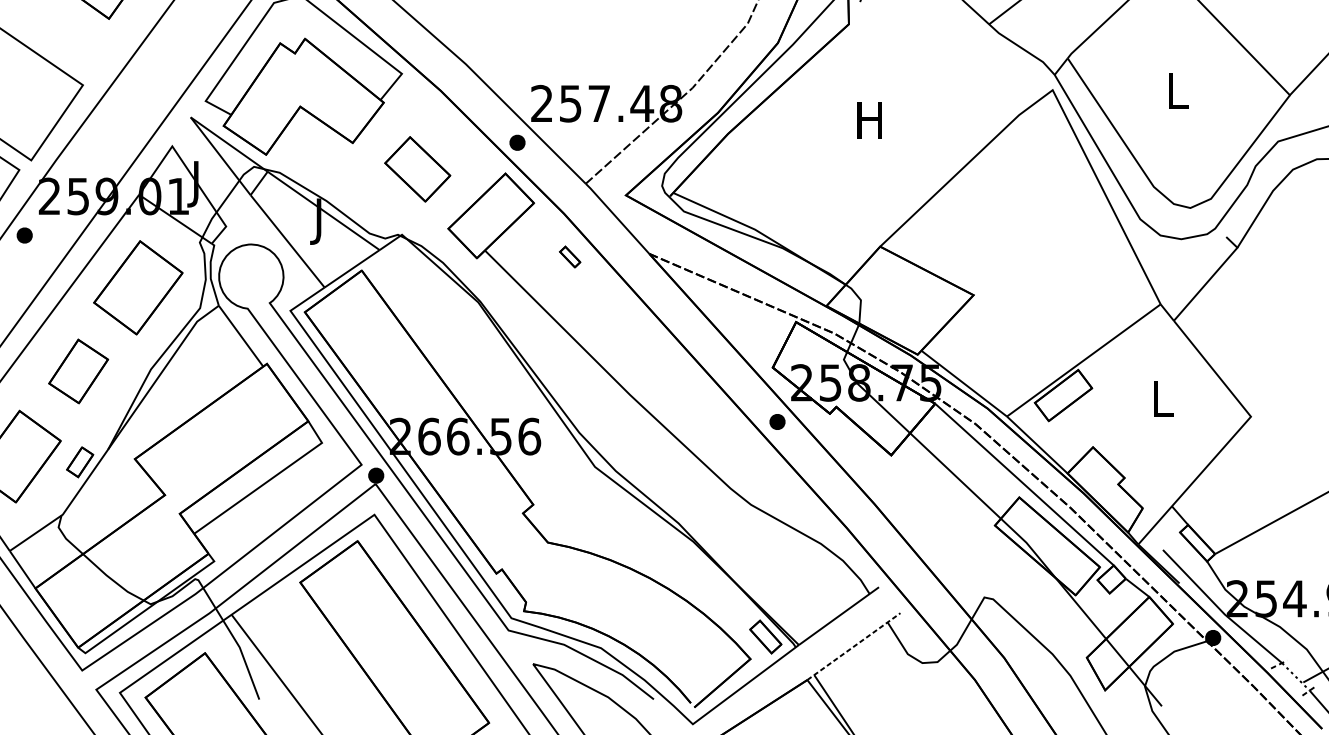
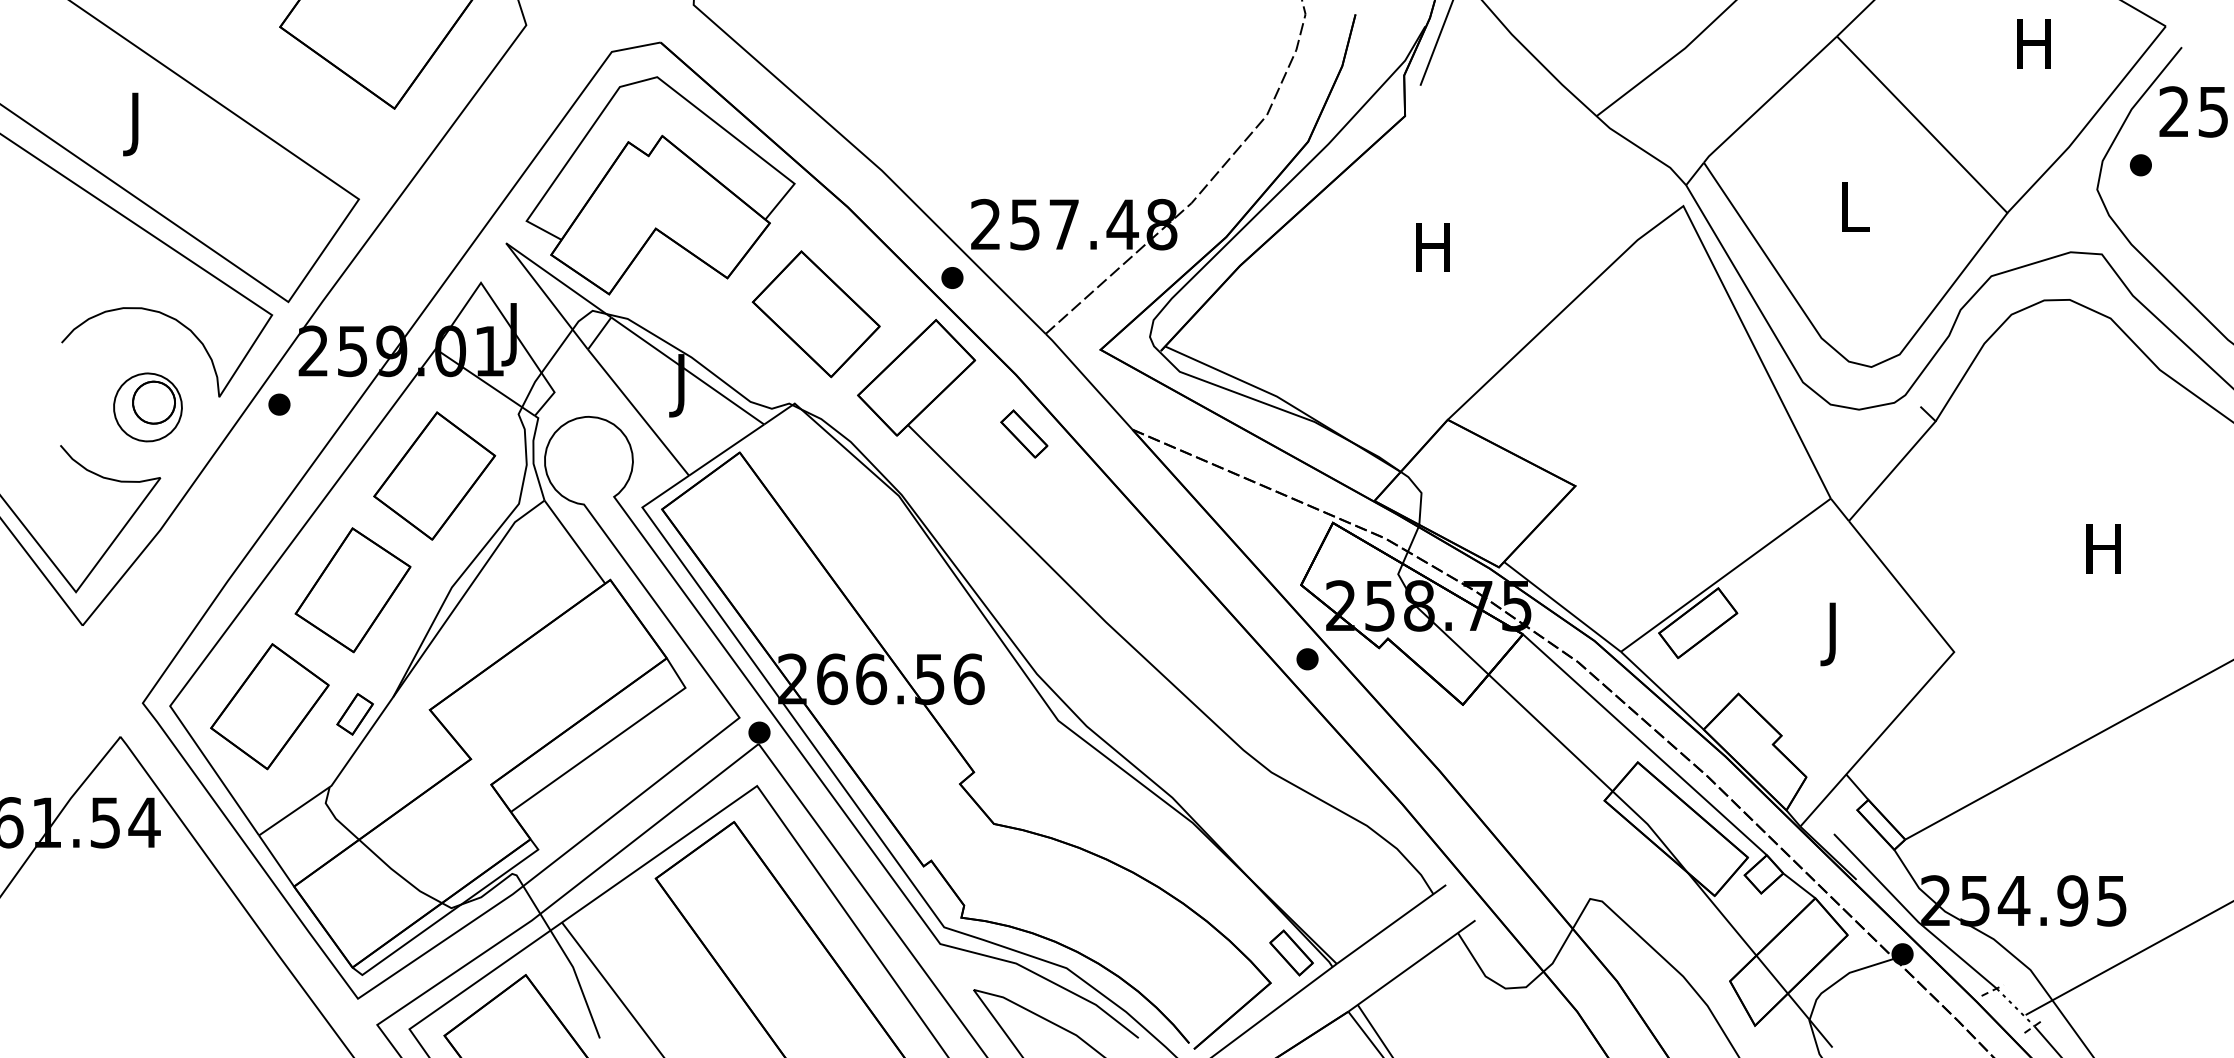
part: (417, 169) -> (815, 314), size x1.43
part: (570, 256) -> (1024, 433), size x1.67
part: (78, 371) -> (352, 590), size x1.43
text: (1163, 403) -> (1834, 634), L -> J
line: (854, 646) -> (1412, 965), dashed -> solid

